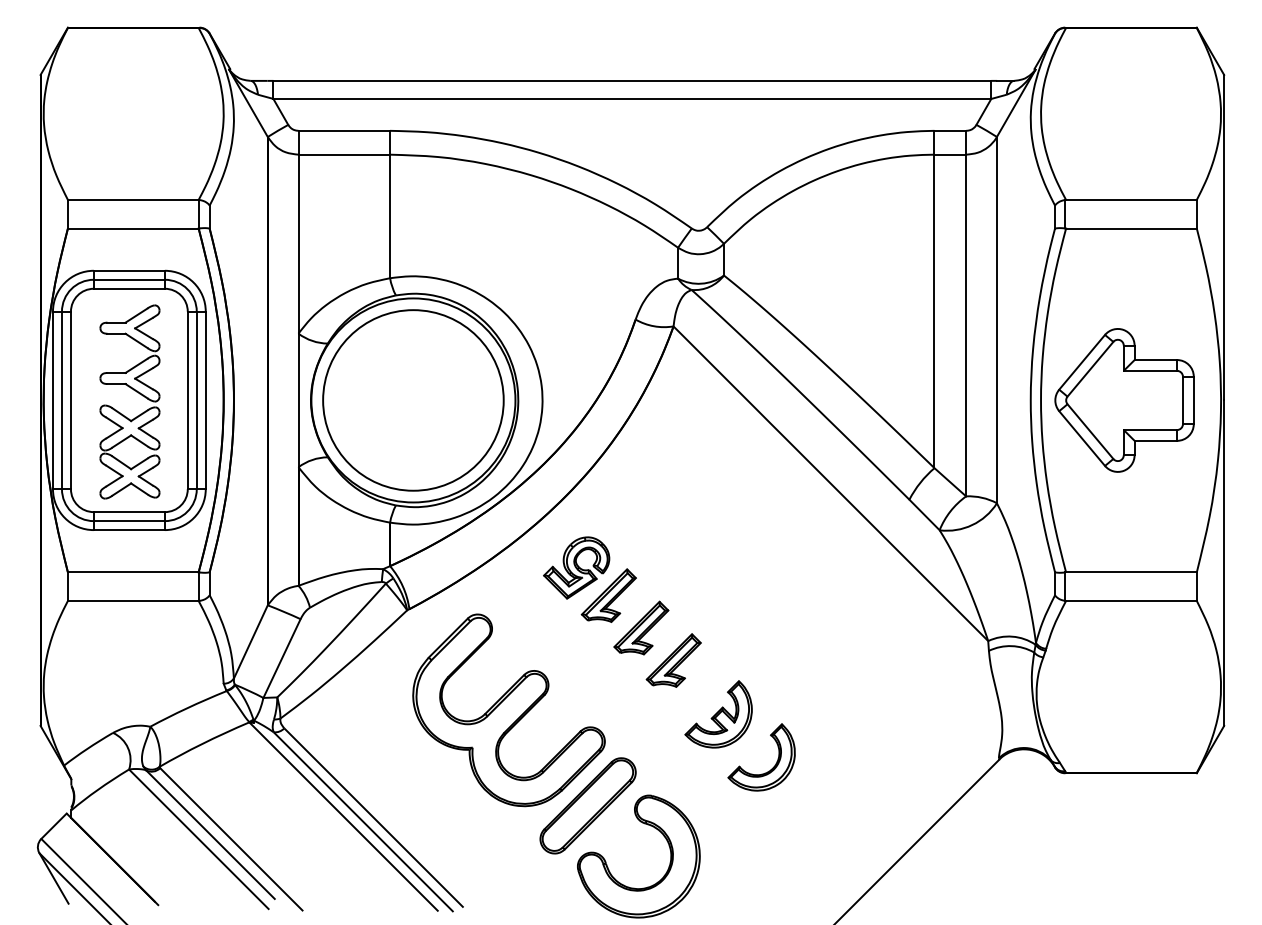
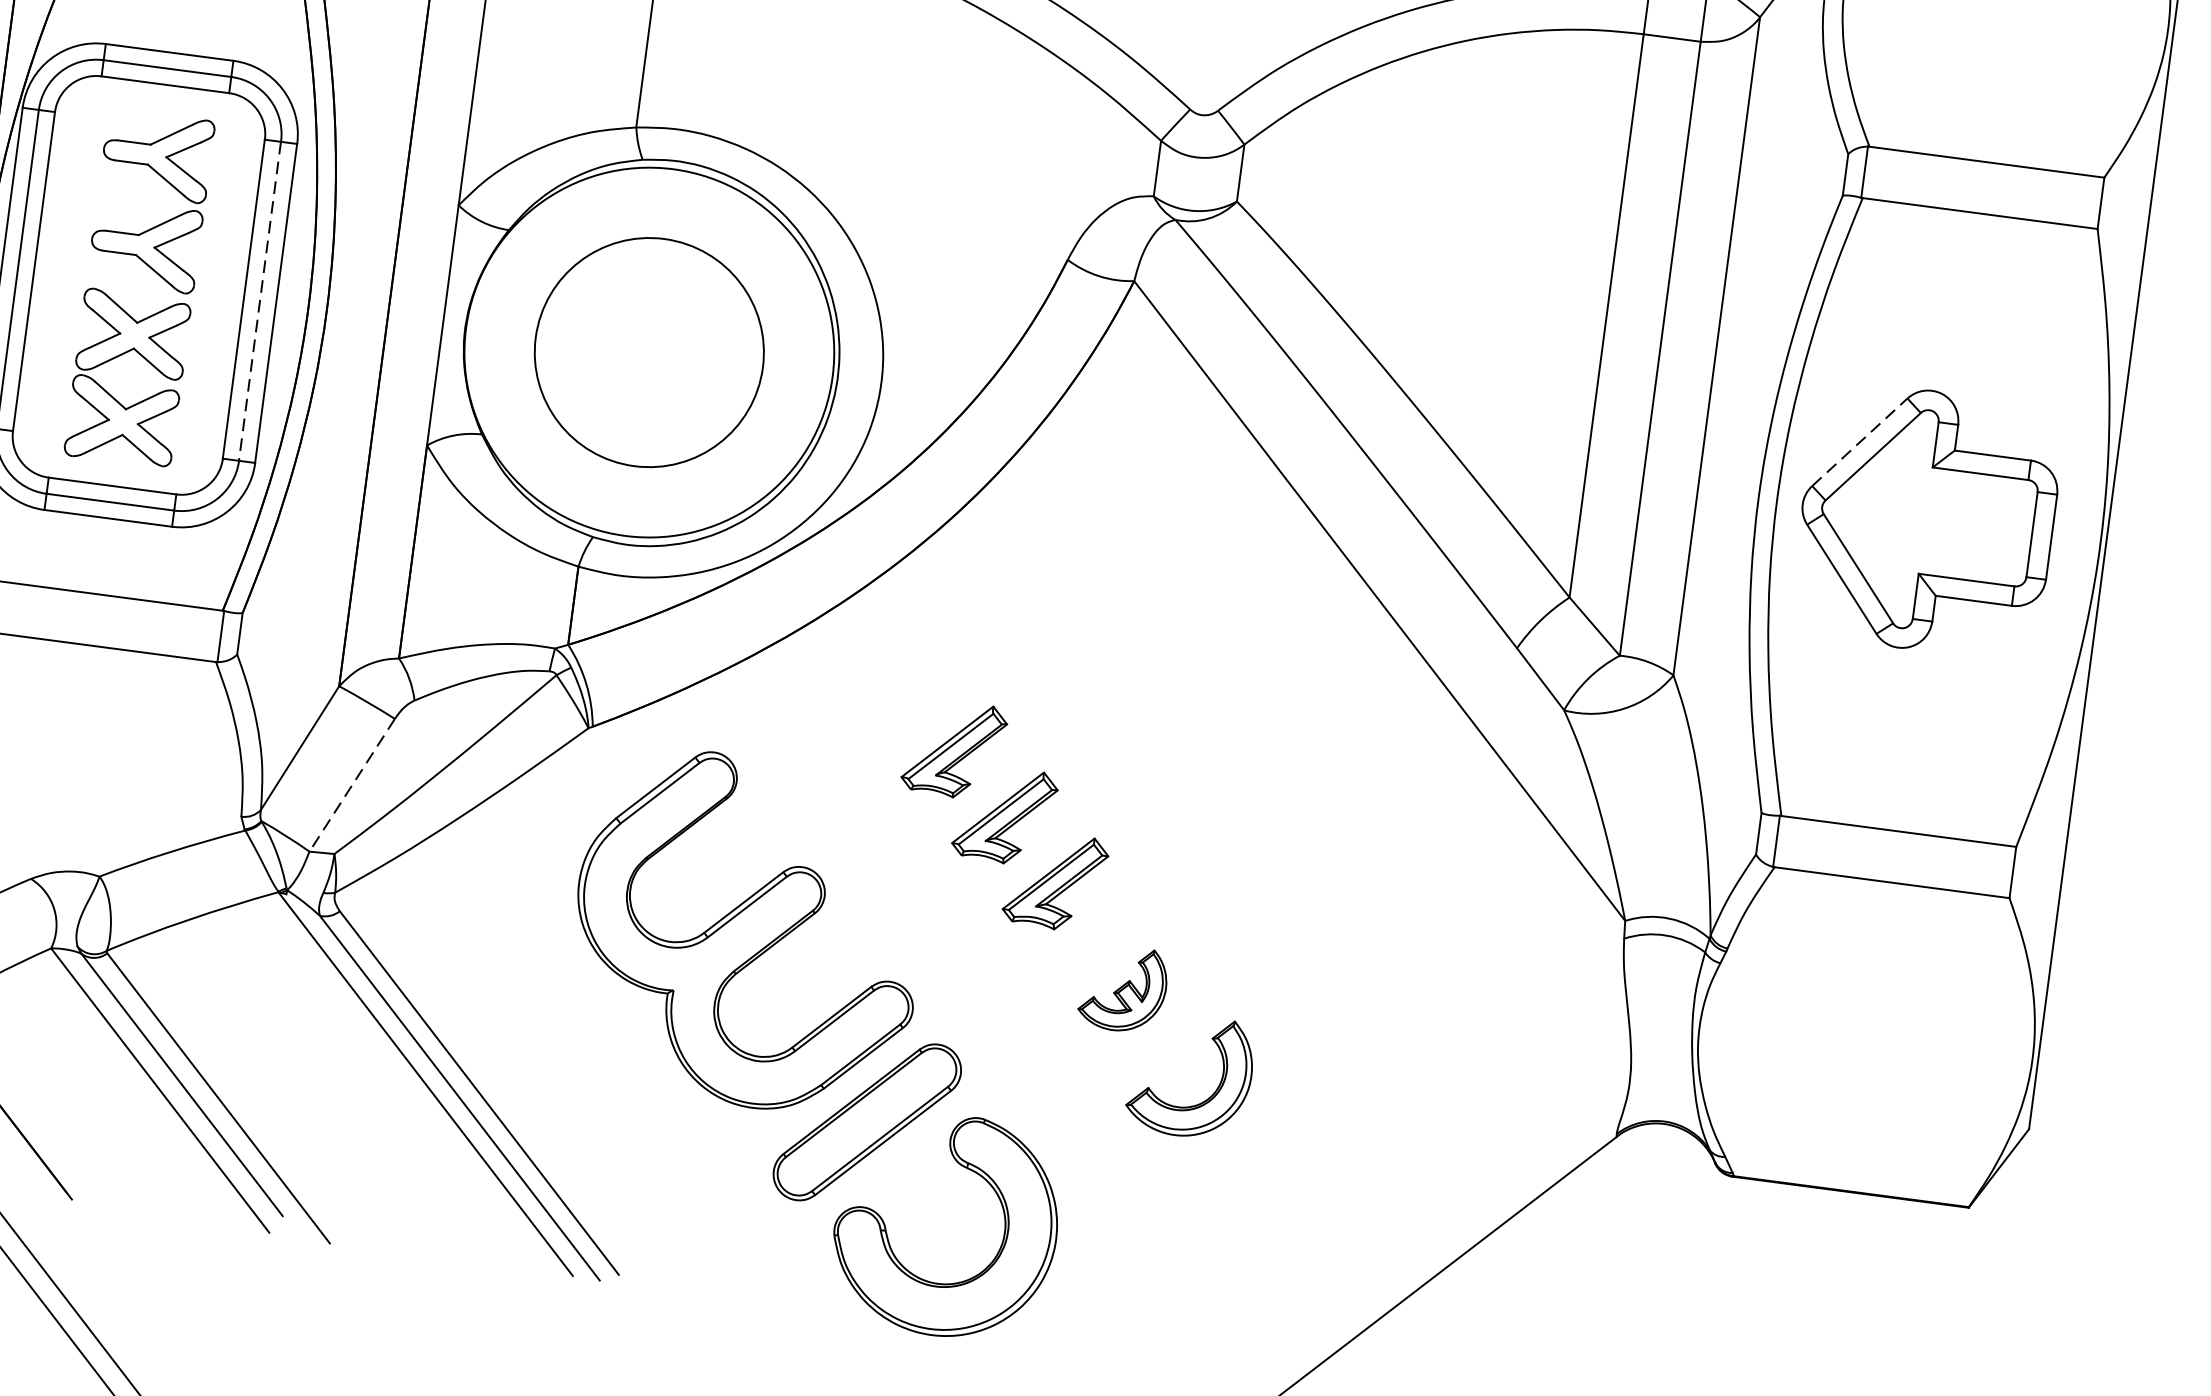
line: (1082, 362) -> (1860, 442), solid -> dashed
line: (196, 400) -> (259, 301), solid -> dashed
circle: (413, 400) -> (649, 352), size x0.7
part: (576, 567) -> (902, 691), removed
line: (282, 658) -> (353, 785), solid -> dashed
part: (718, 714) -> (1123, 989), size x0.7

